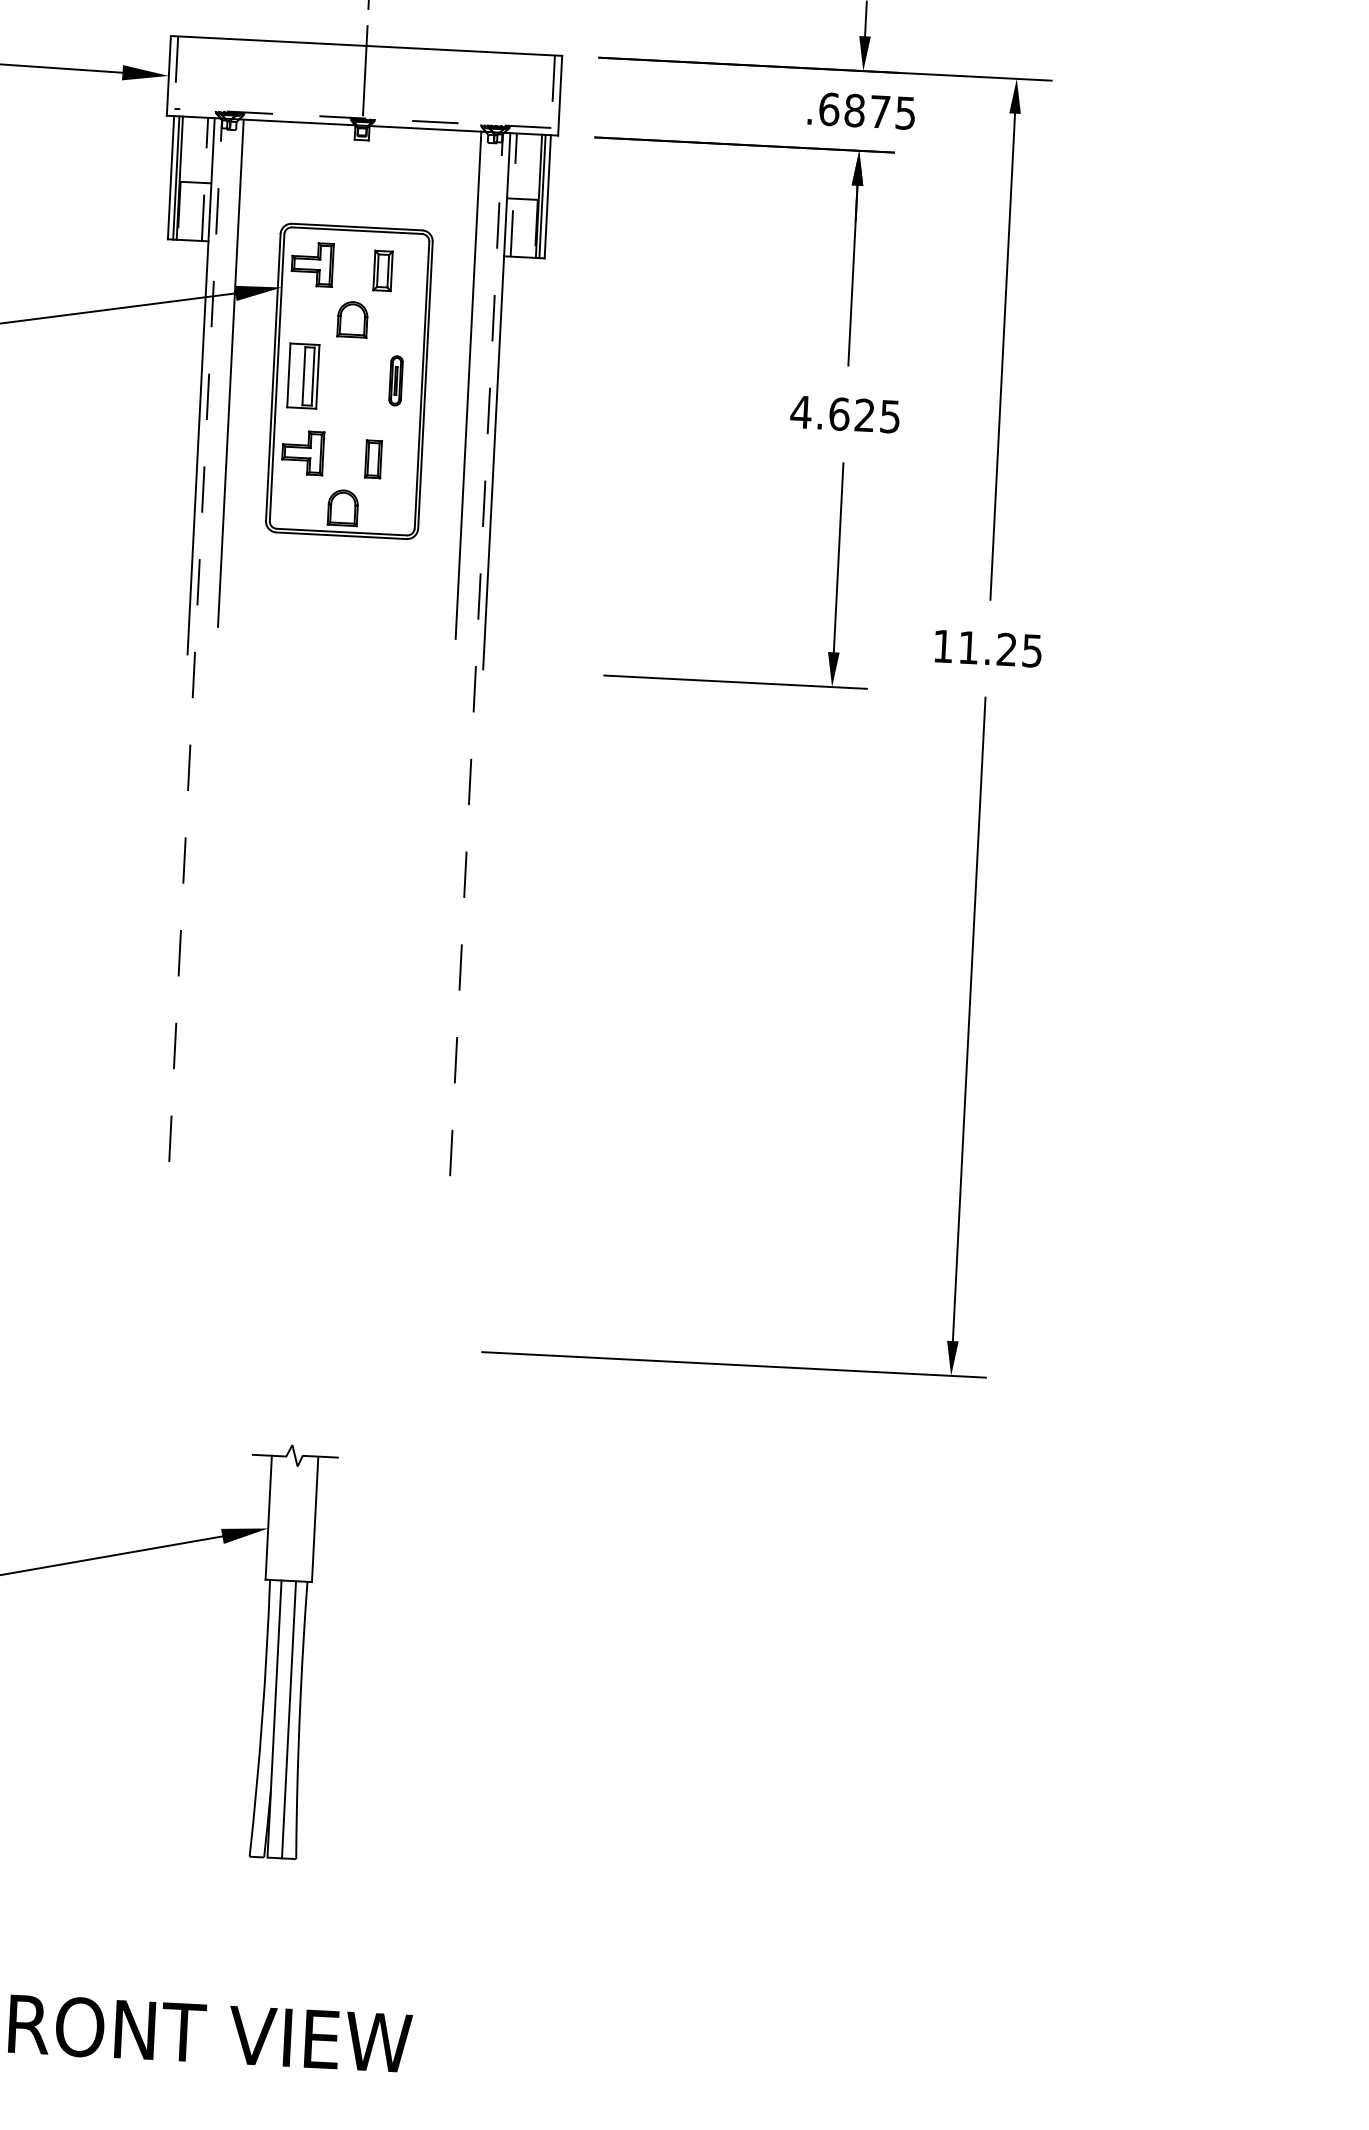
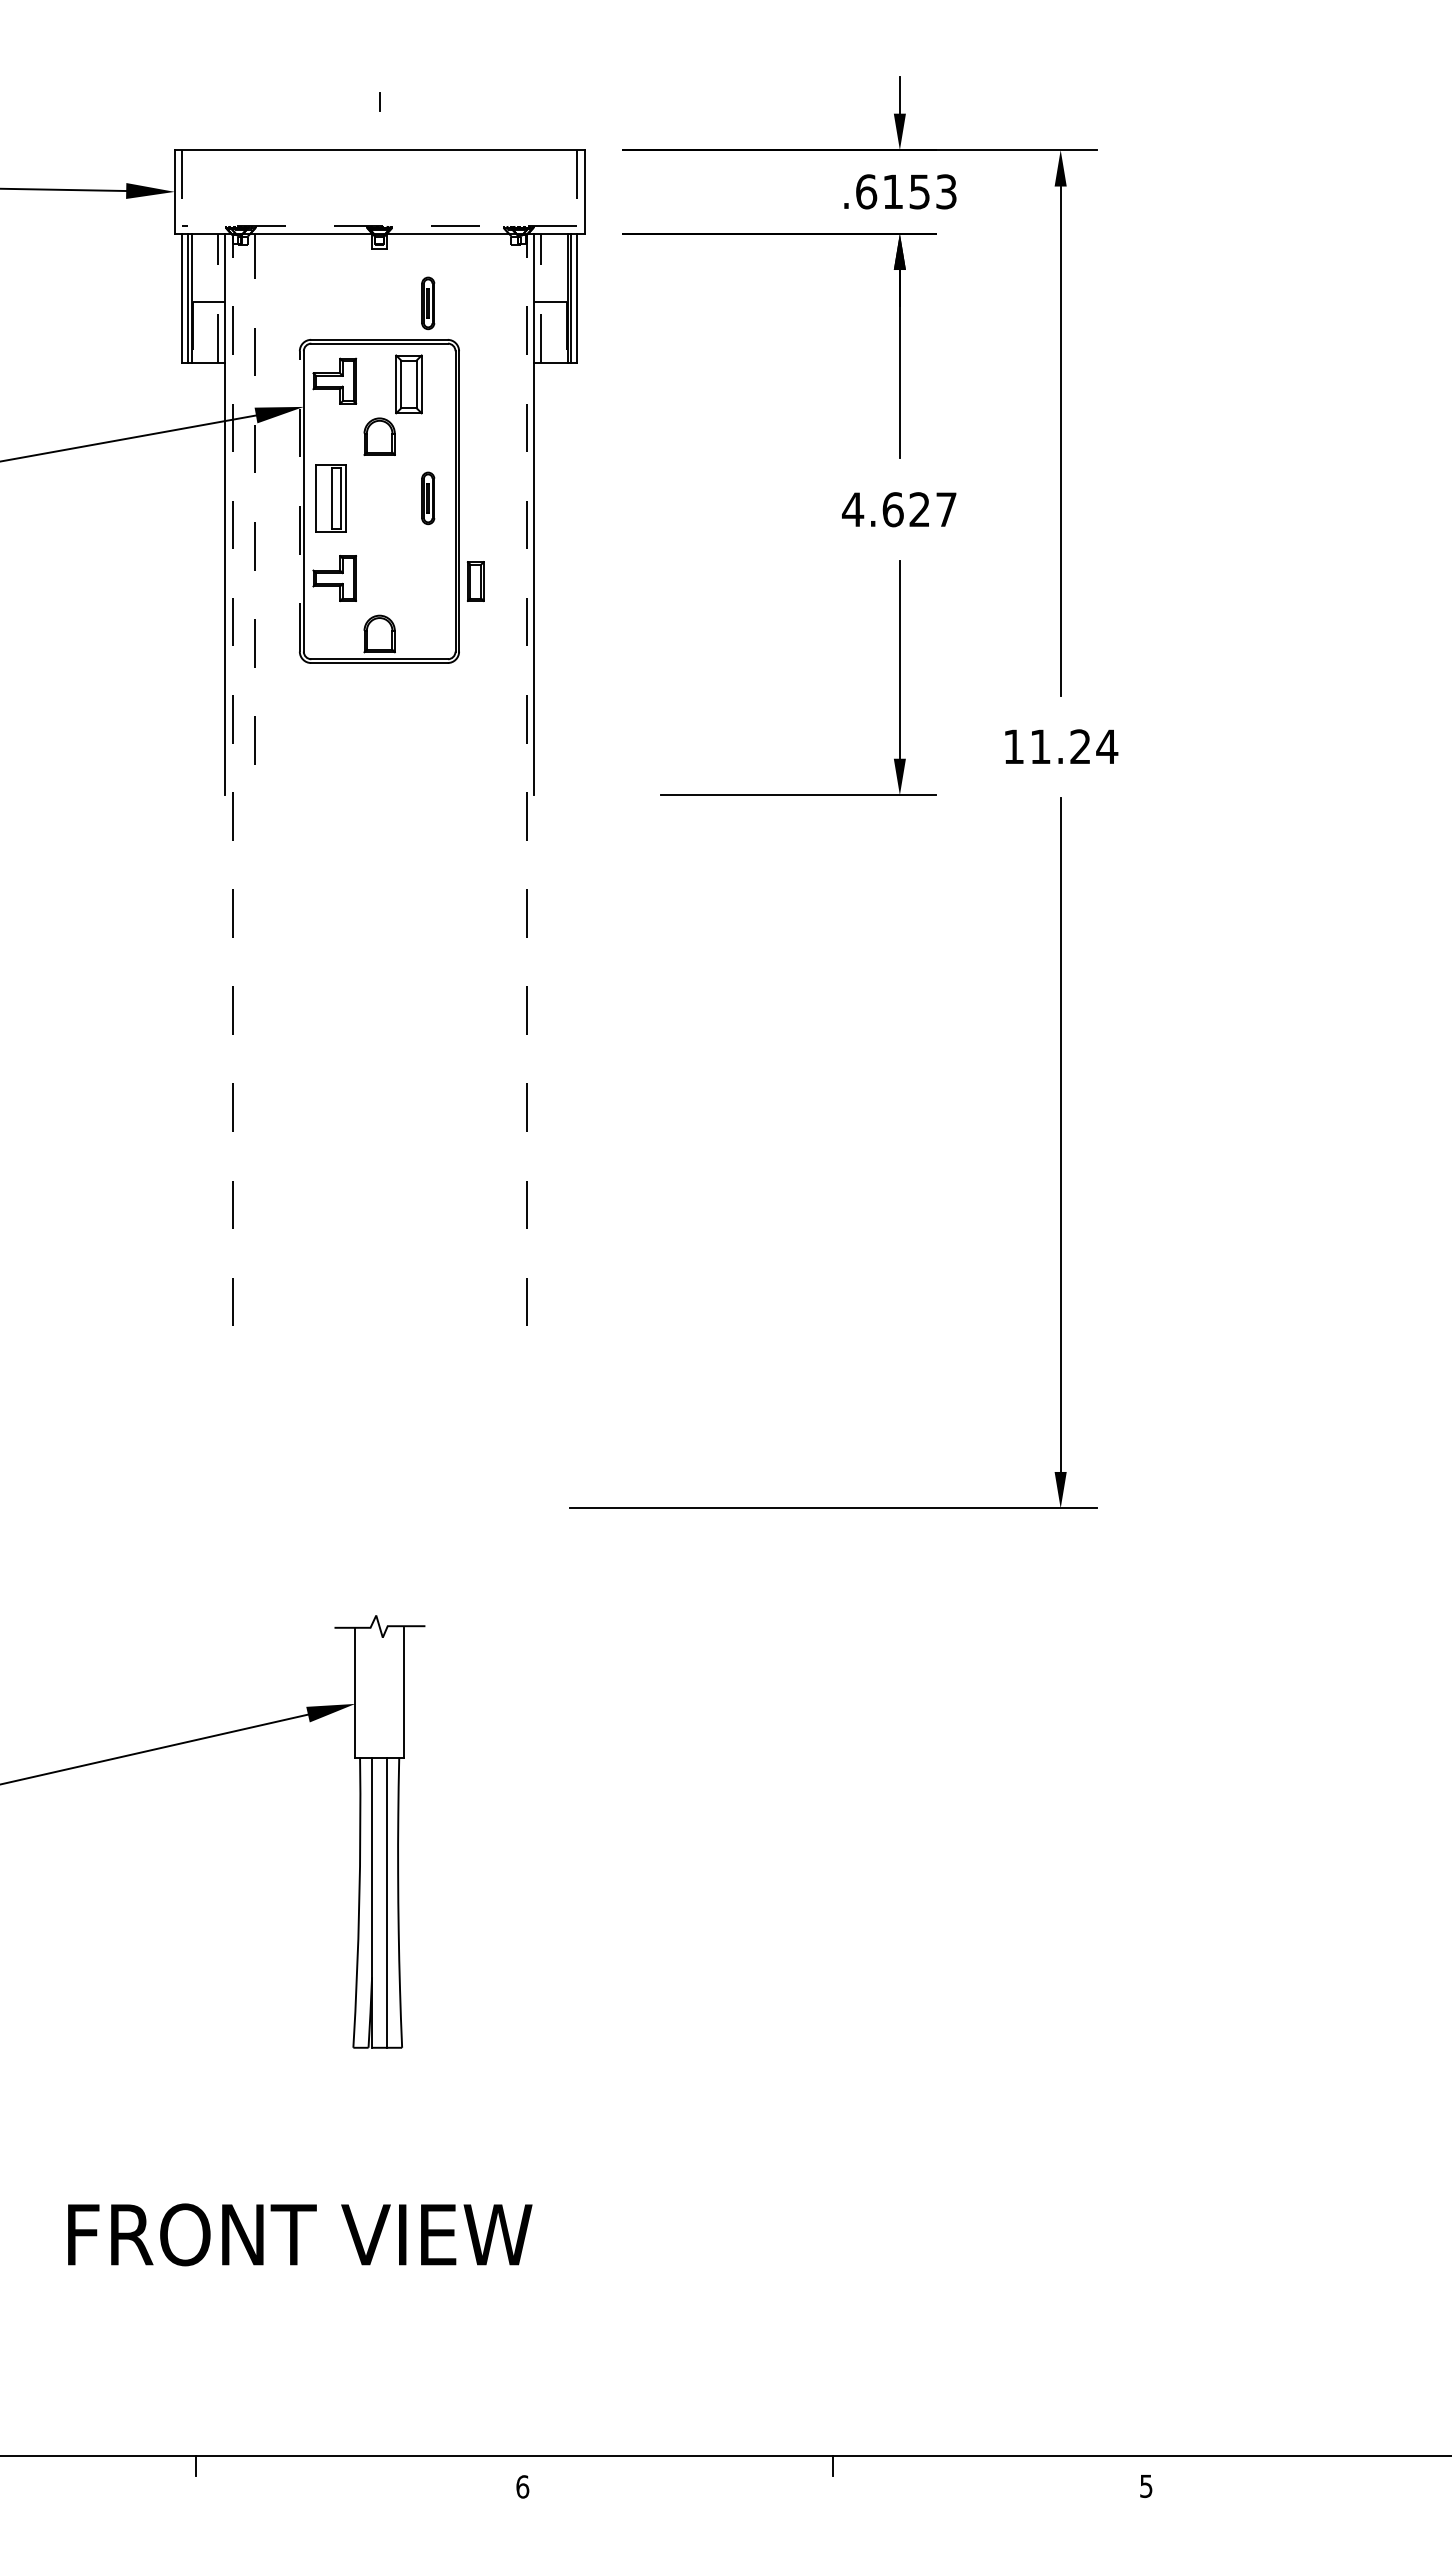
line: (365, 70) -> (379, 175), removed
text: (880, 111) -> (919, 191), .6875 -> .6153
part: (405, 194) -> (428, 303), added
part: (382, 270) -> (408, 383), size x1.4
line: (231, 373) -> (255, 499), solid -> dashed
line: (273, 376) -> (299, 500), solid -> dashed
line: (468, 384) -> (504, 498), removed
text: (890, 416) -> (946, 509), 4.625 -> 4.627
part: (373, 459) -> (475, 581), moved
text: (1032, 650) -> (1107, 746), 11.25 -> 11.24

